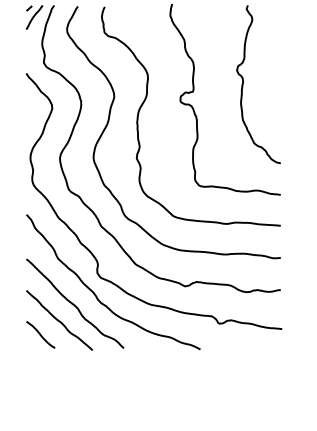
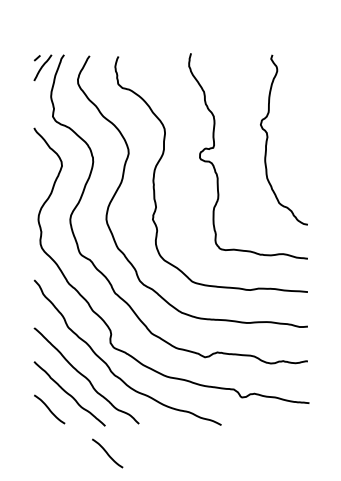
line: (94, 375) -> (107, 453), added

